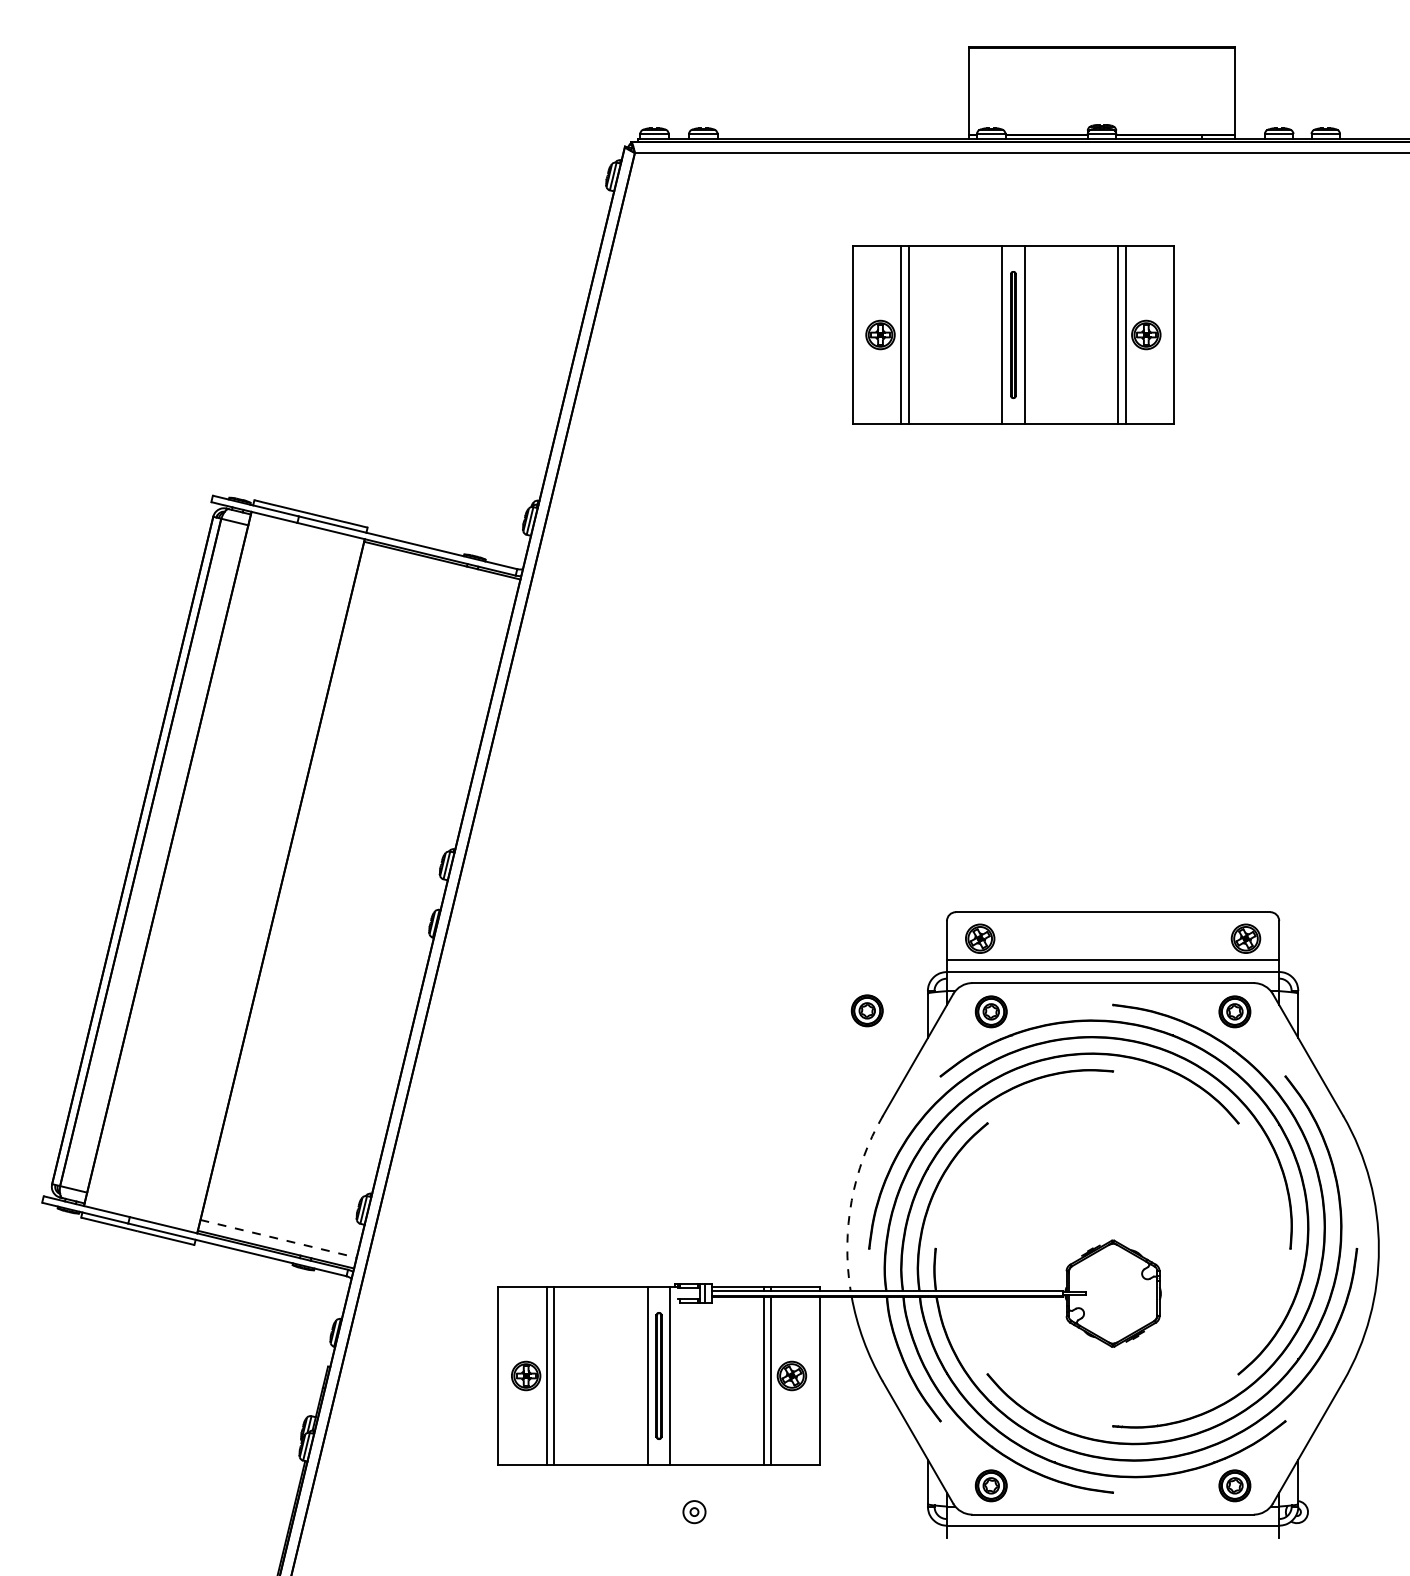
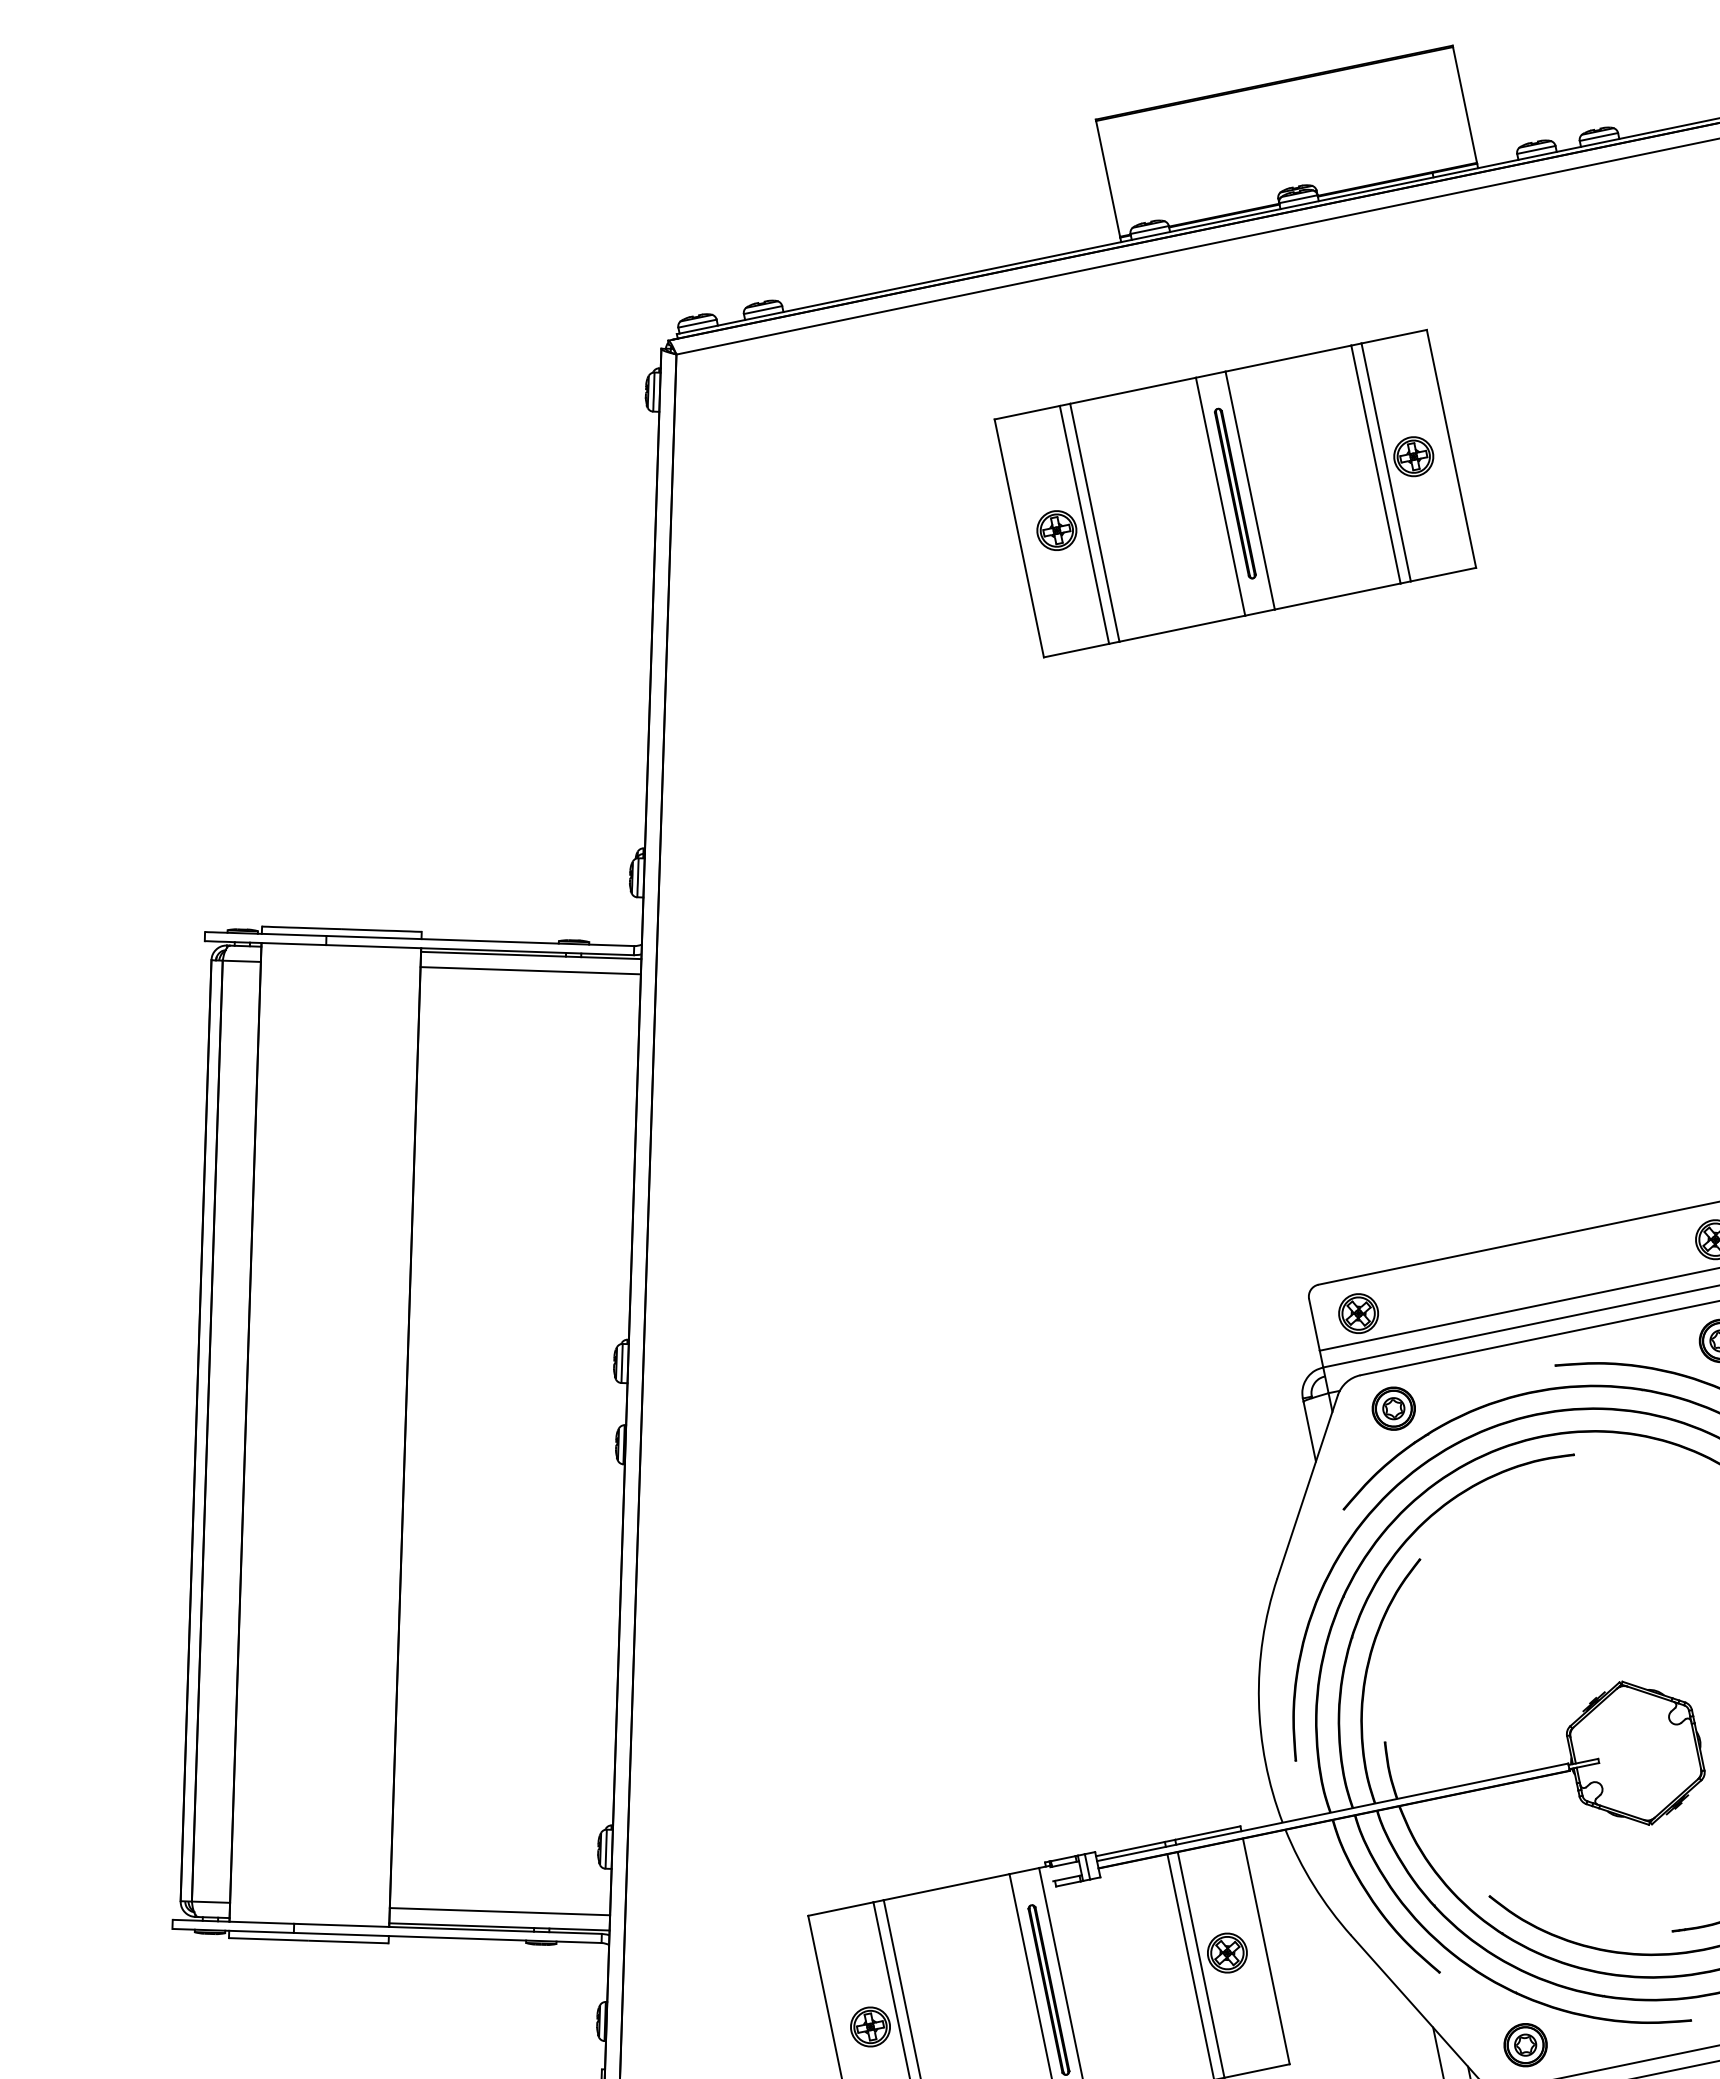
line: (439, 571) -> (530, 970), added
part: (866, 1010) -> (1225, 1441), removed
arc: (851, 1200) -> (1258, 1700), dashed -> solid
line: (279, 1238) -> (501, 1910), dashed -> solid

